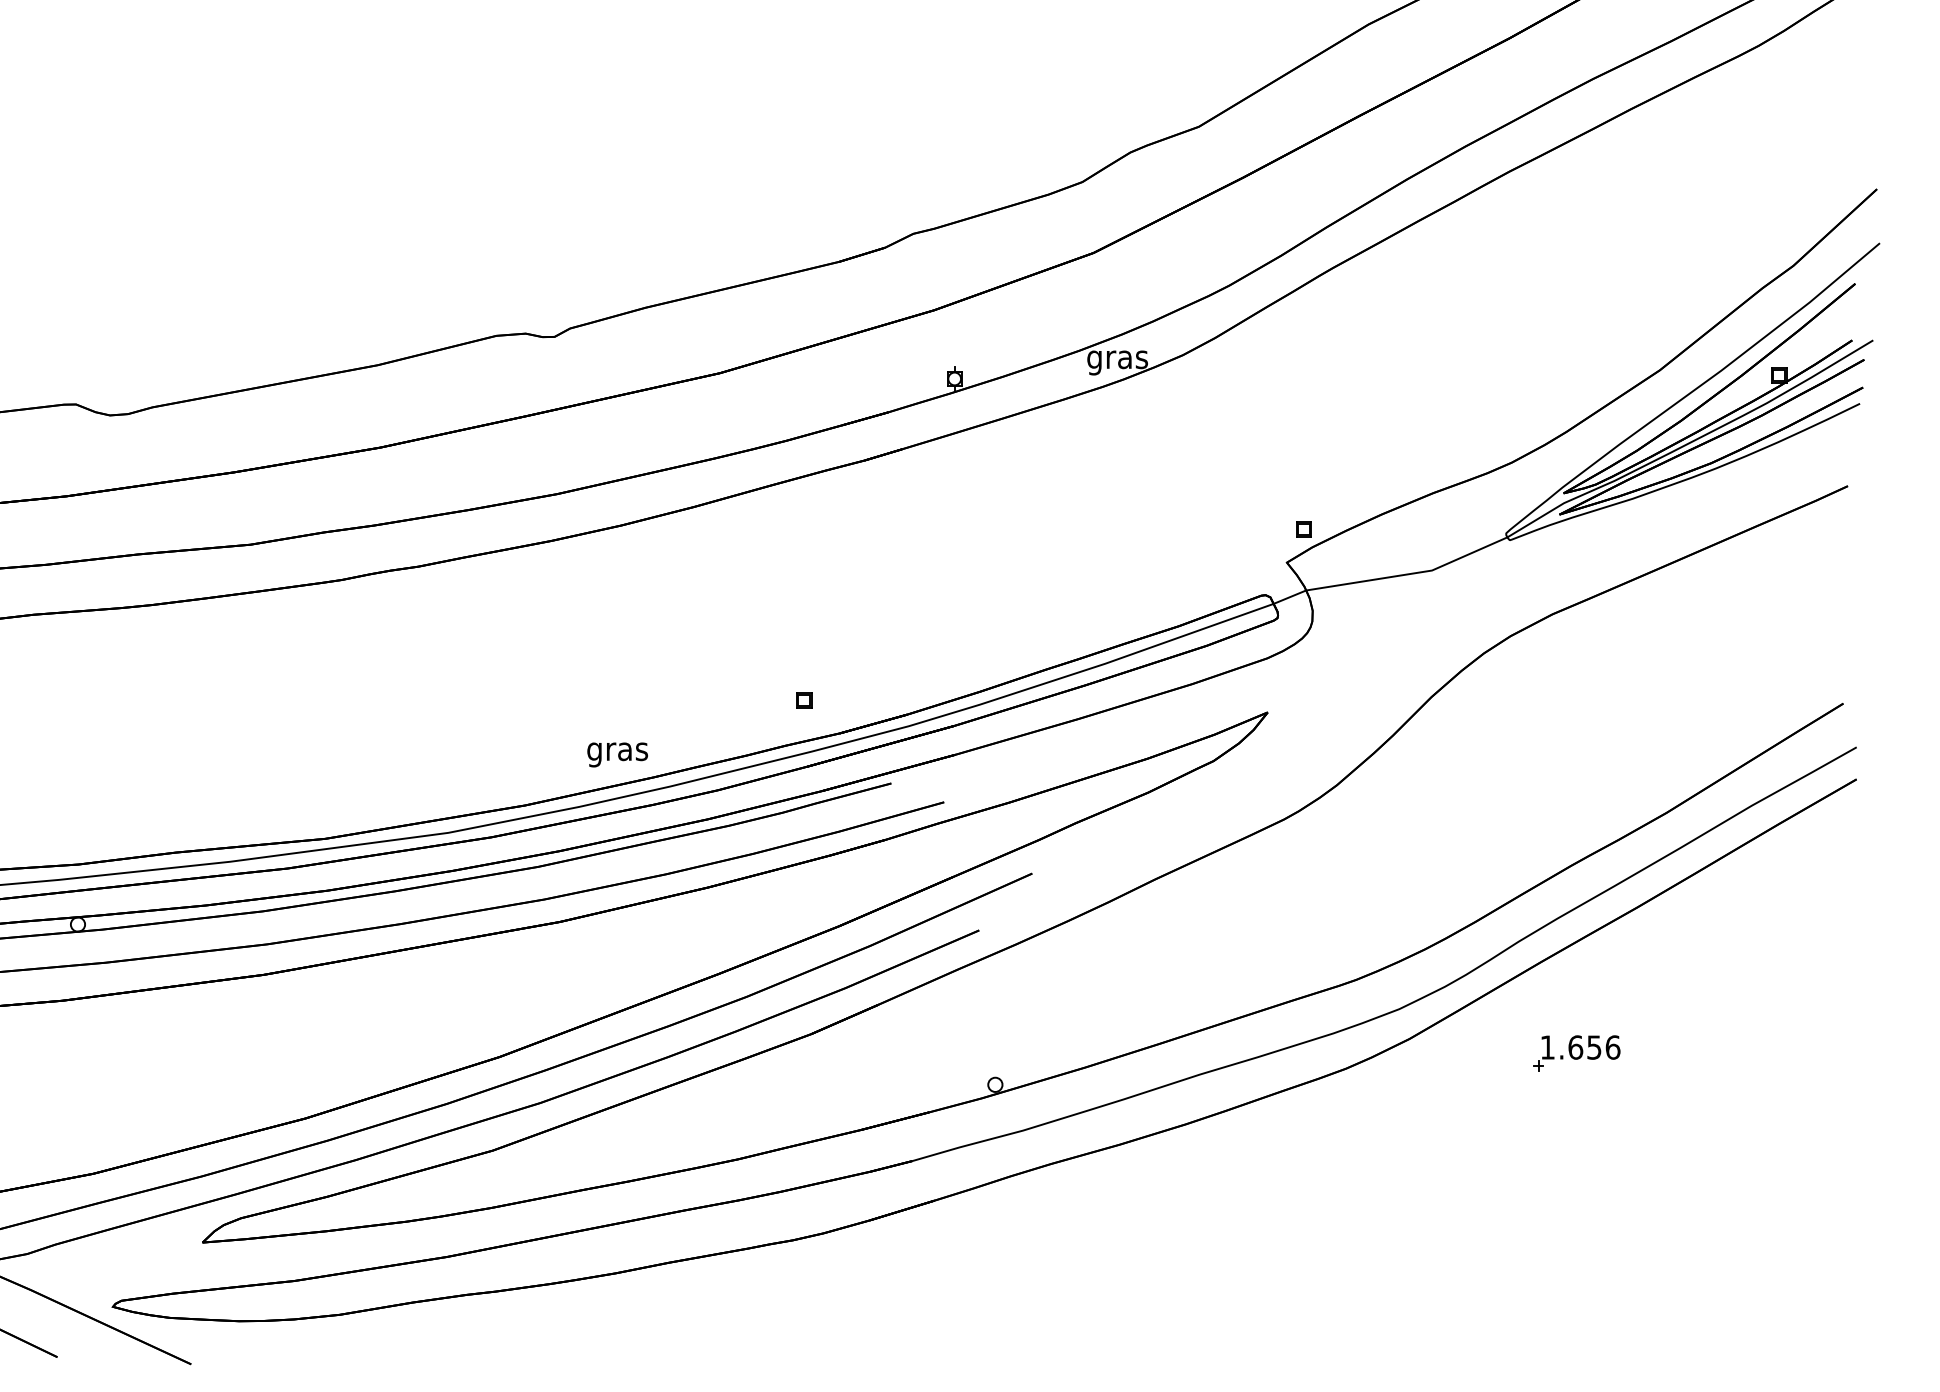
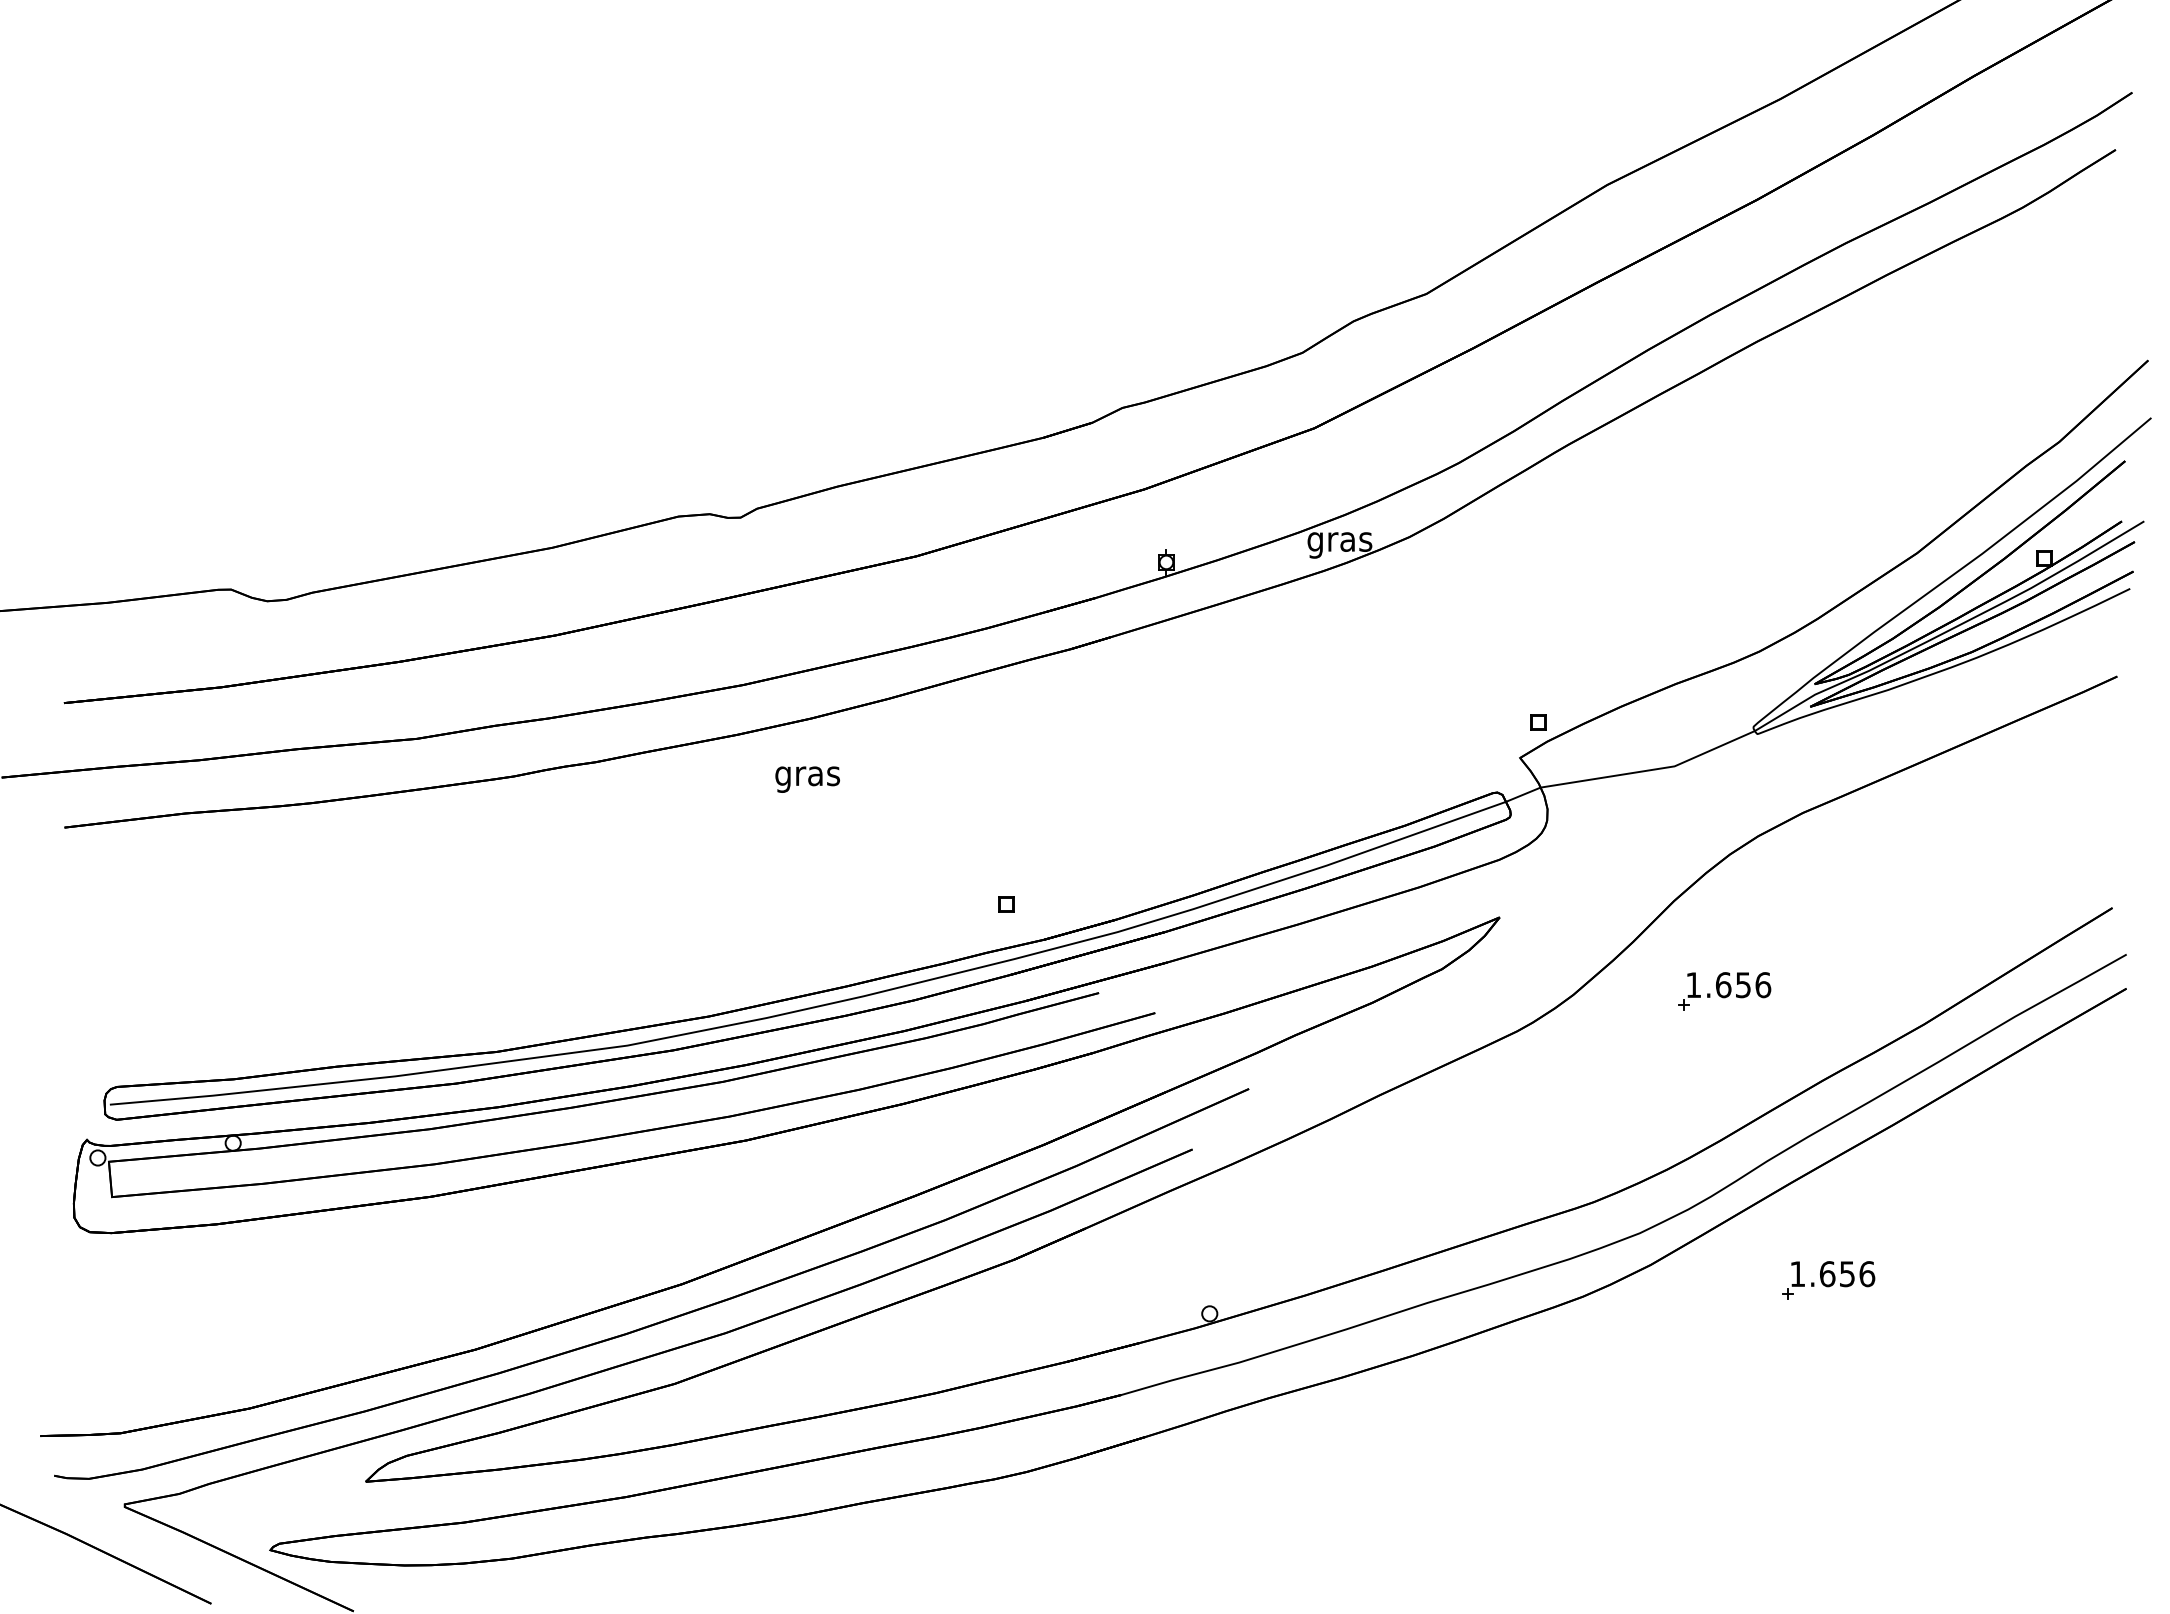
text: (617, 754) -> (807, 779), moved
part: (1478, 782) -> (1724, 991), added

